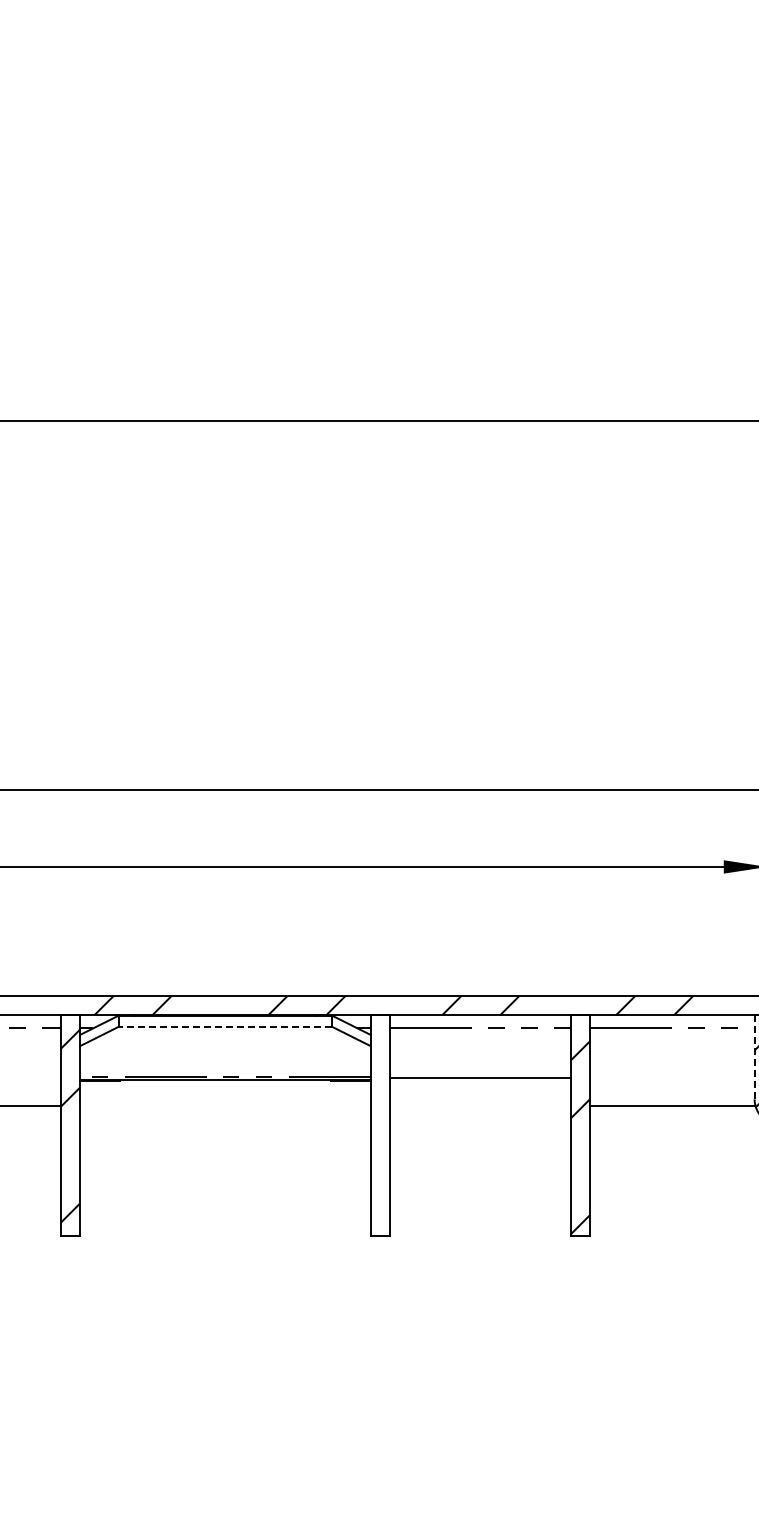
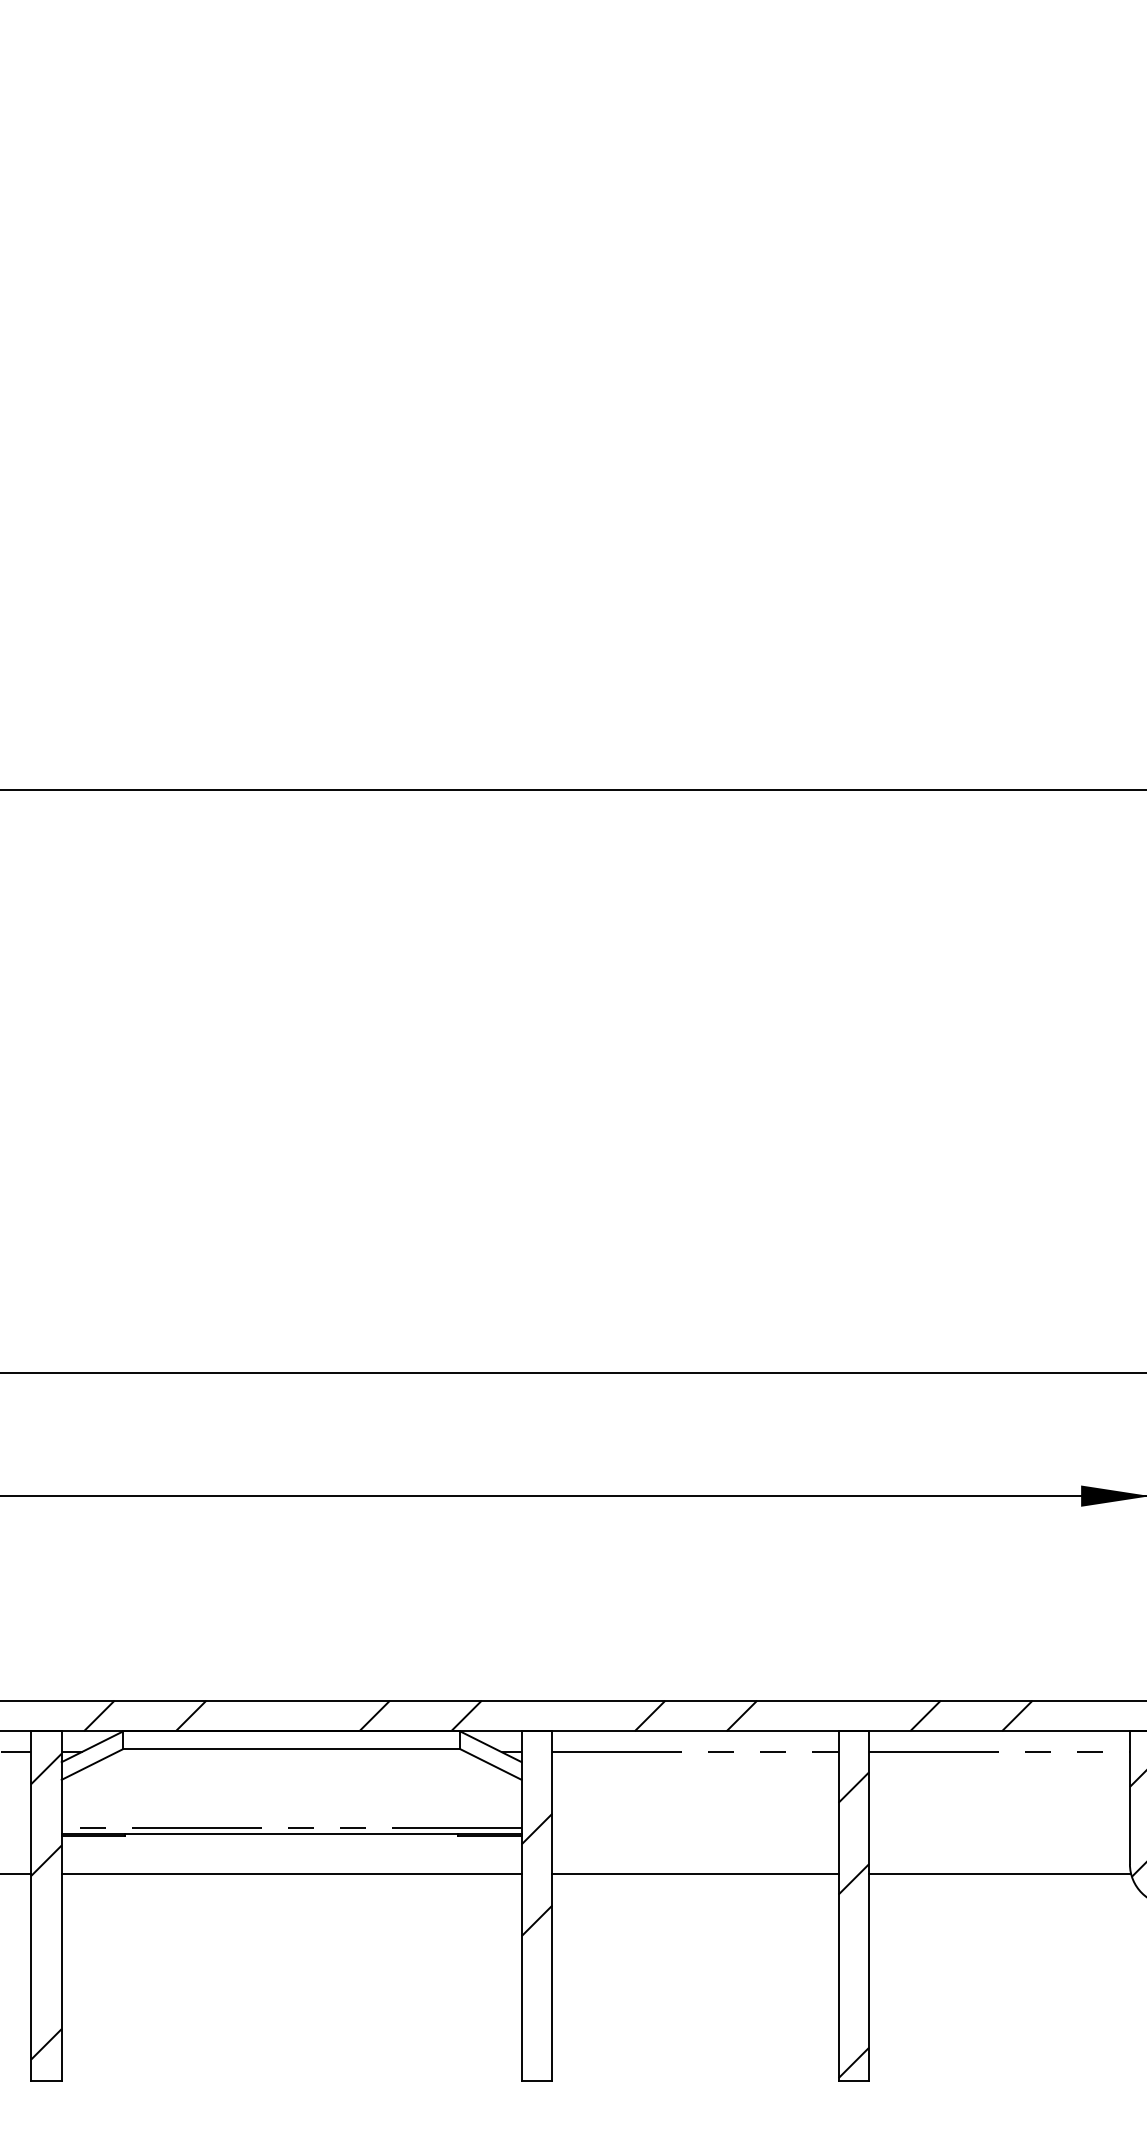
line: (224, 1026) -> (290, 1748), dashed -> solid
line: (754, 1057) -> (1129, 1797), dashed -> solid
line: (479, 1077) -> (694, 1873), moved
line: (225, 1105) -> (291, 1873), added
hatch: (379, 1105) -> (535, 1873), added

